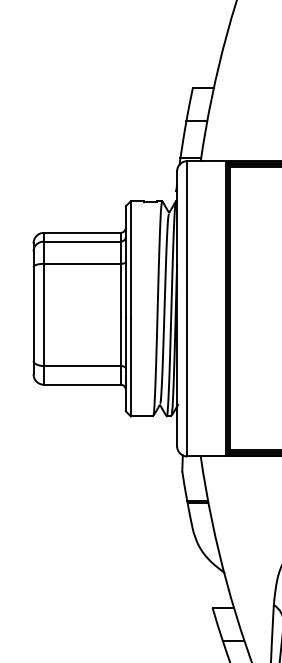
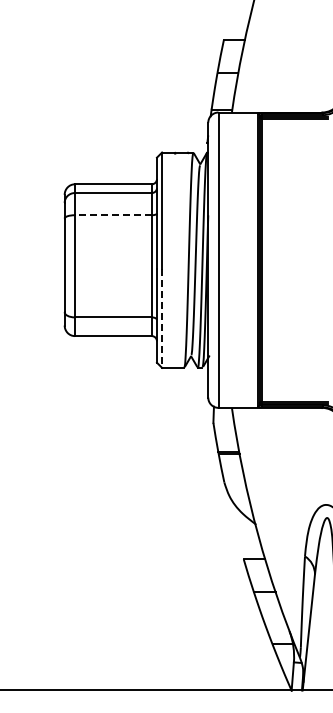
line: (81, 264) -> (112, 215), solid -> dashed
line: (131, 368) -> (162, 319), solid -> dashed

